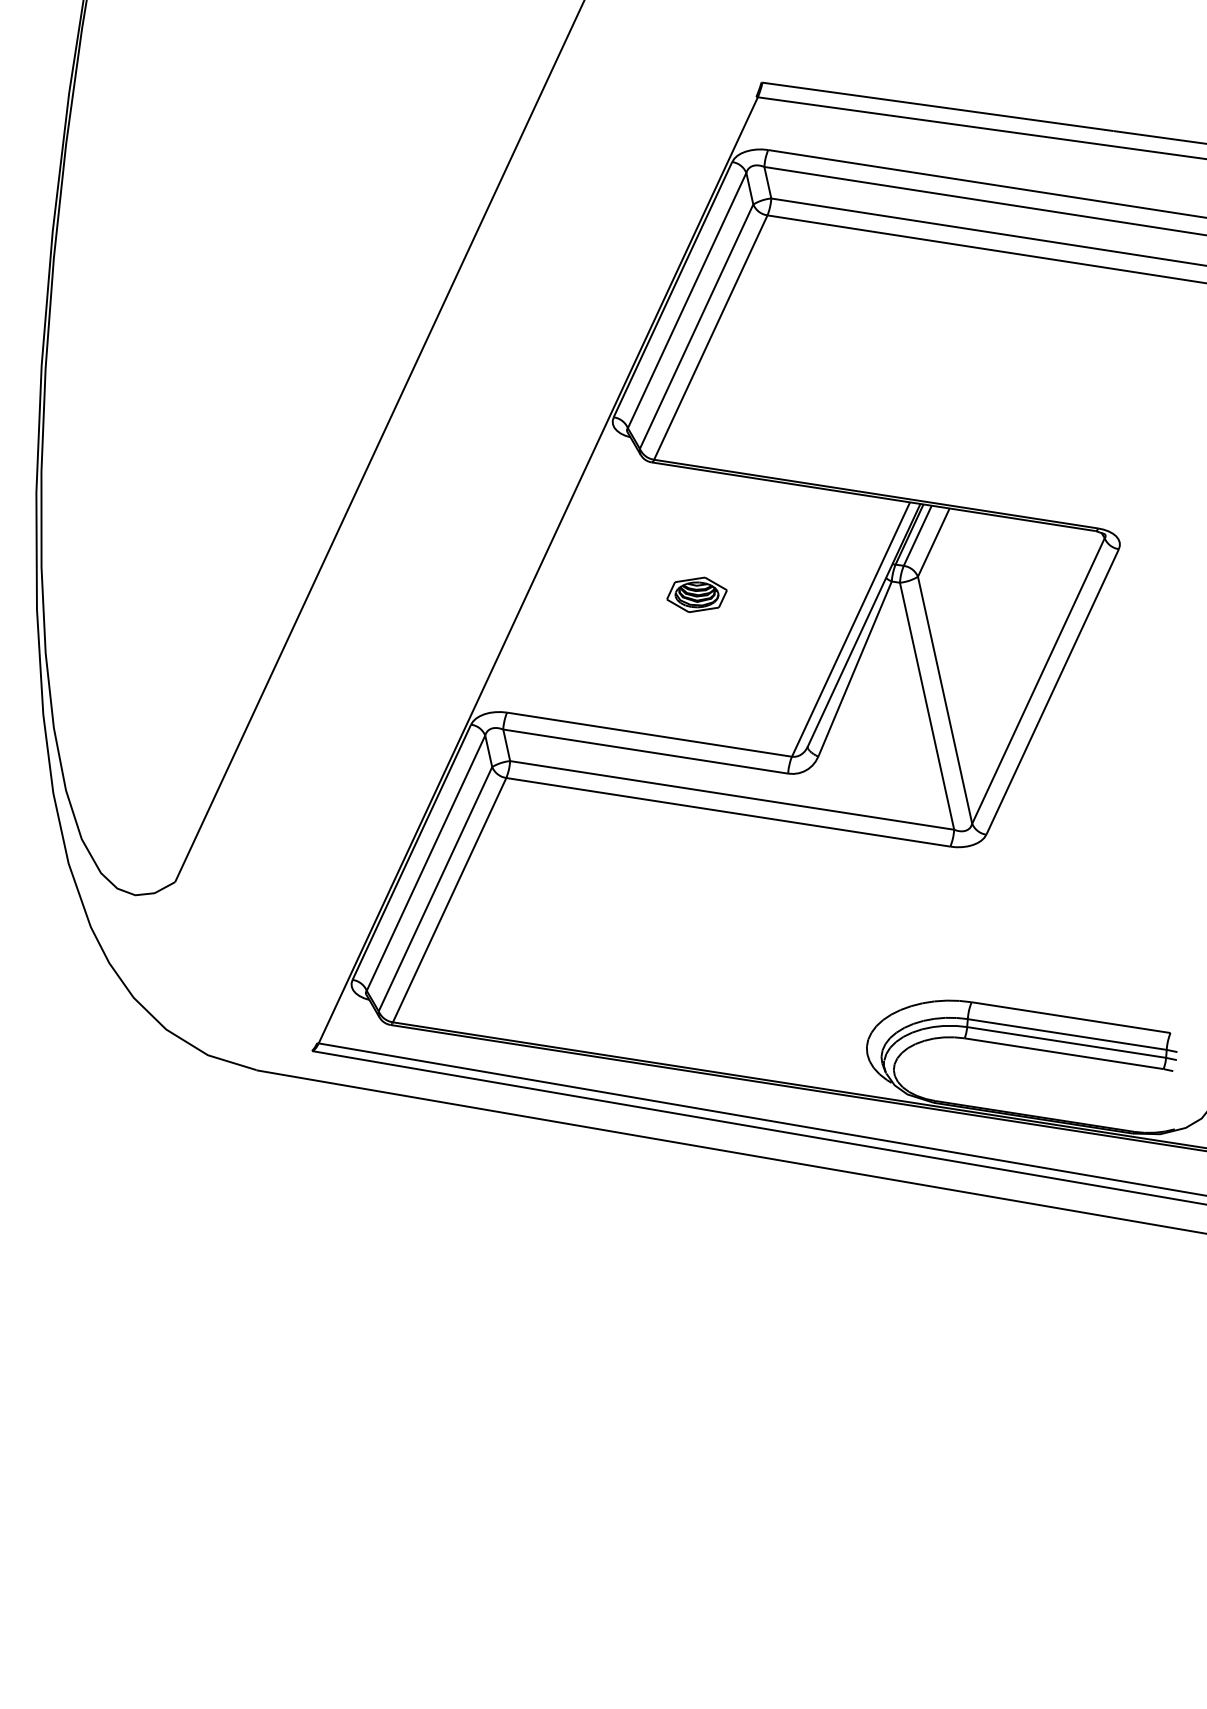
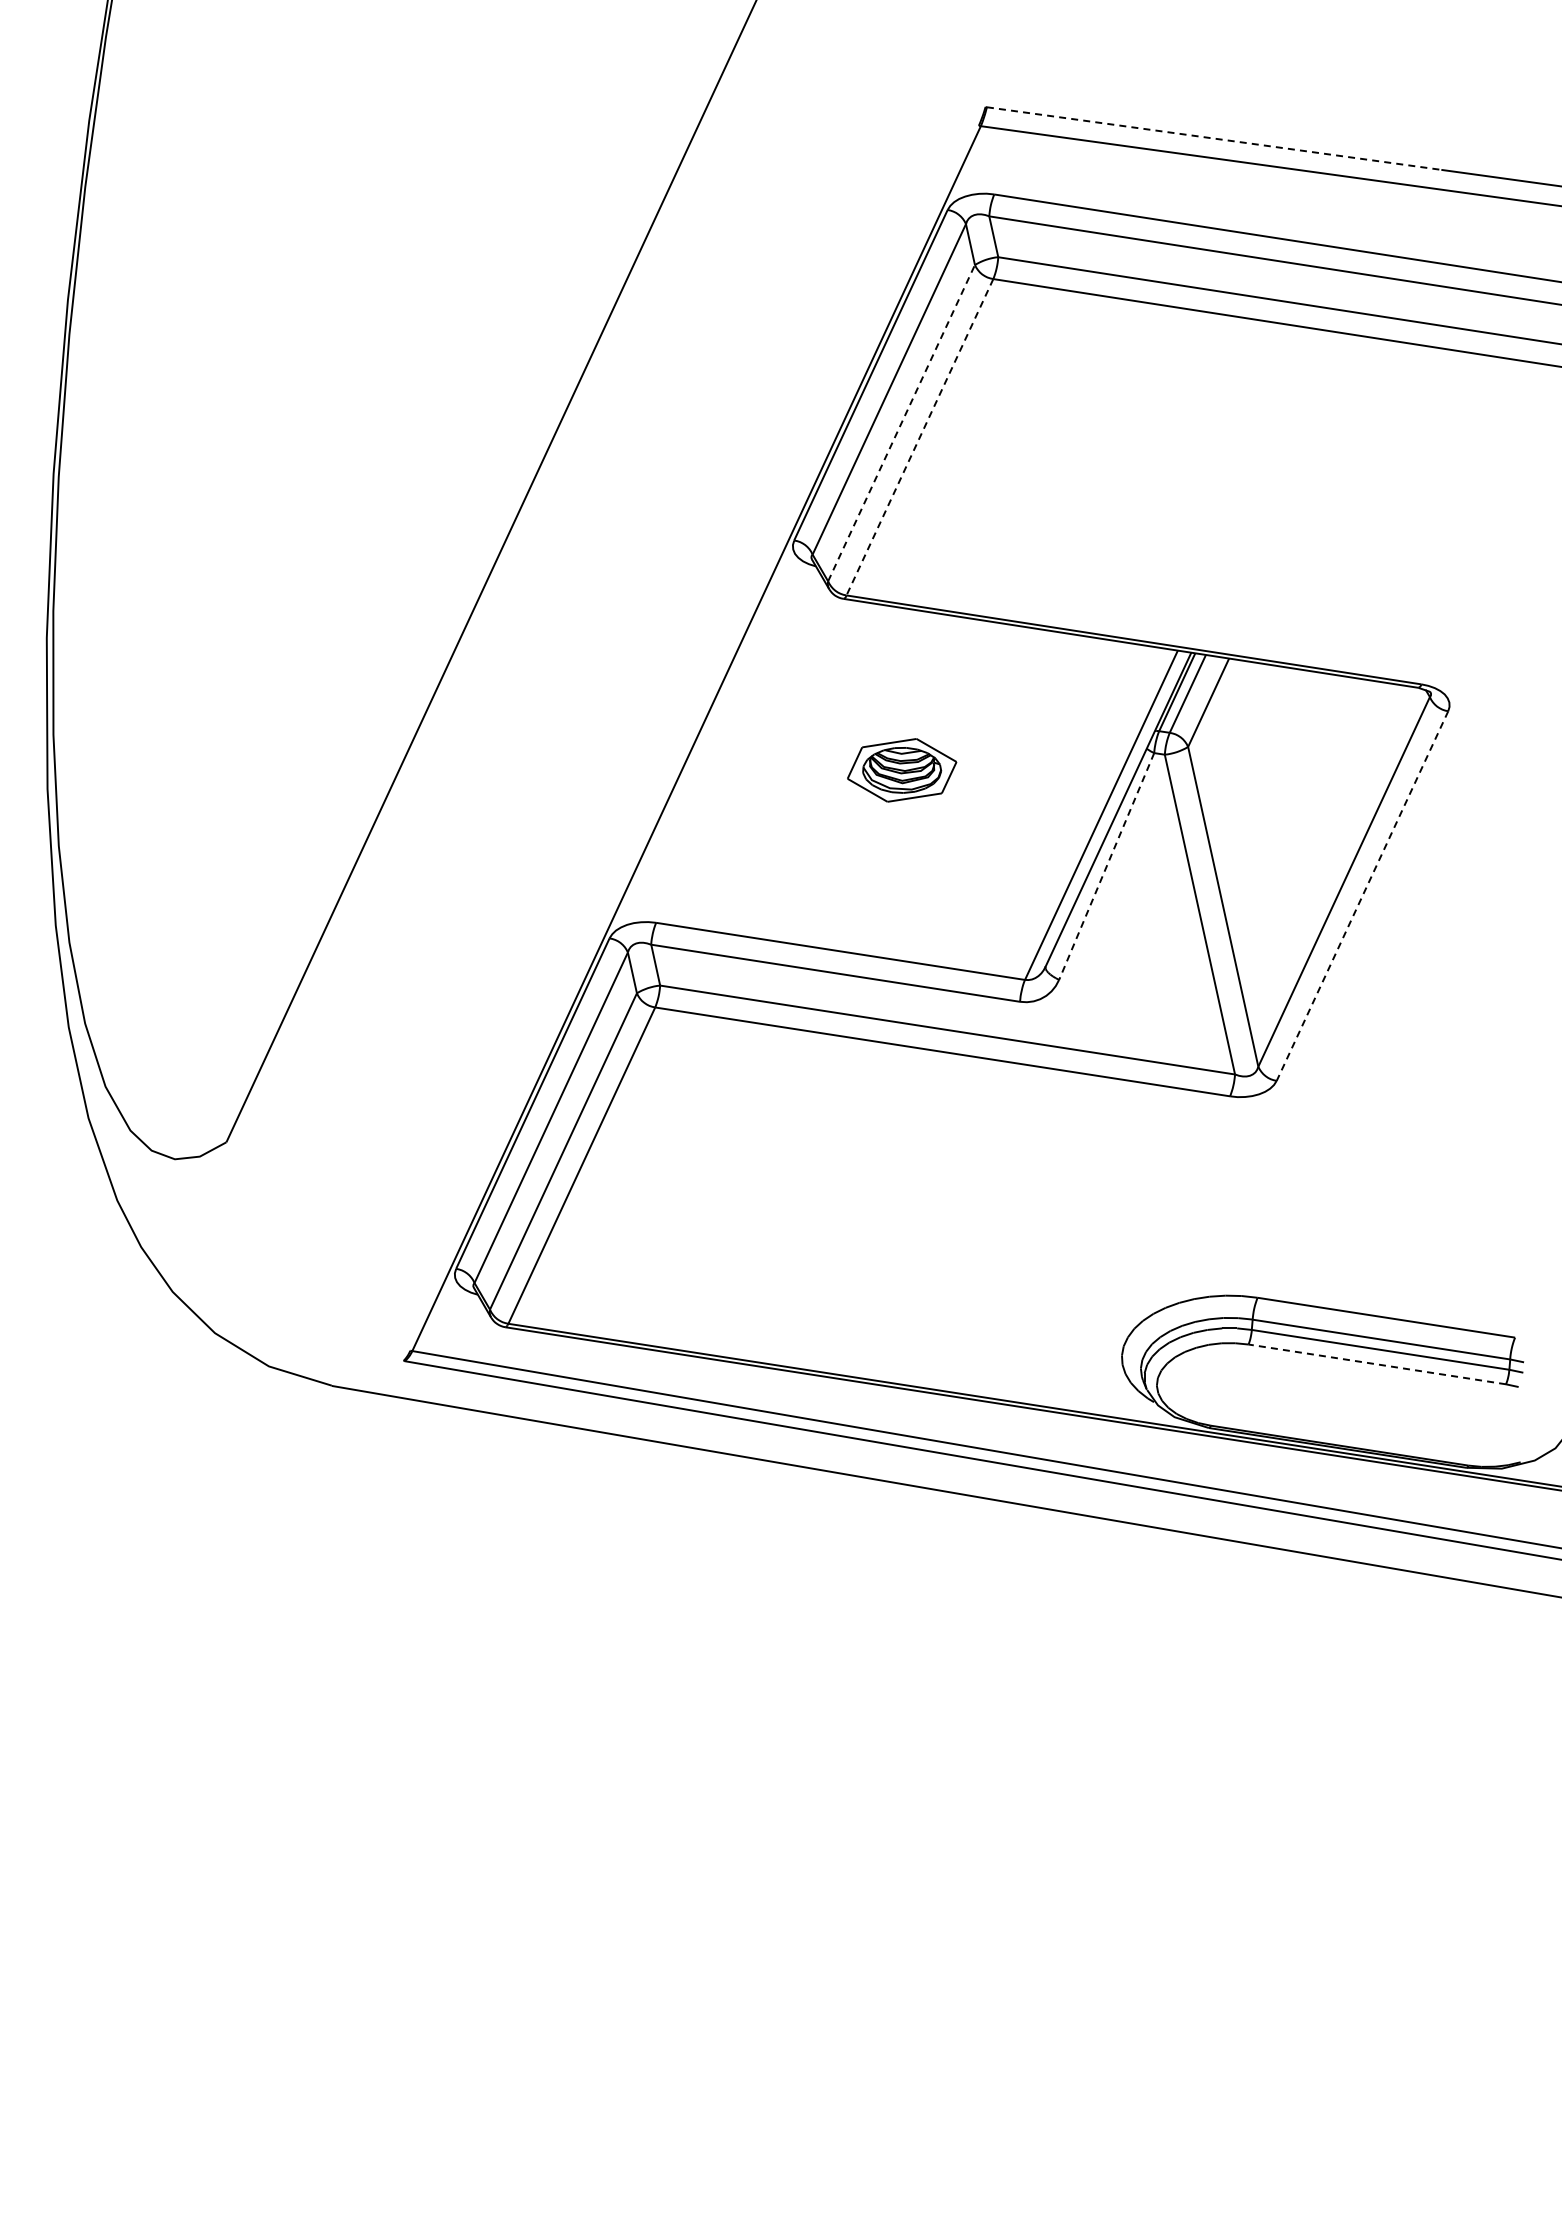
line: (938, 106) -> (1214, 138), solid -> dashed
line: (696, 326) -> (901, 422), solid -> dashed
line: (710, 337) -> (919, 437), solid -> dashed
part: (696, 594) -> (901, 770), size x1.4
line: (854, 669) -> (1106, 866), solid -> dashed
line: (1052, 692) -> (1362, 896), solid -> dashed
line: (1063, 1053) -> (1376, 1364), solid -> dashed

